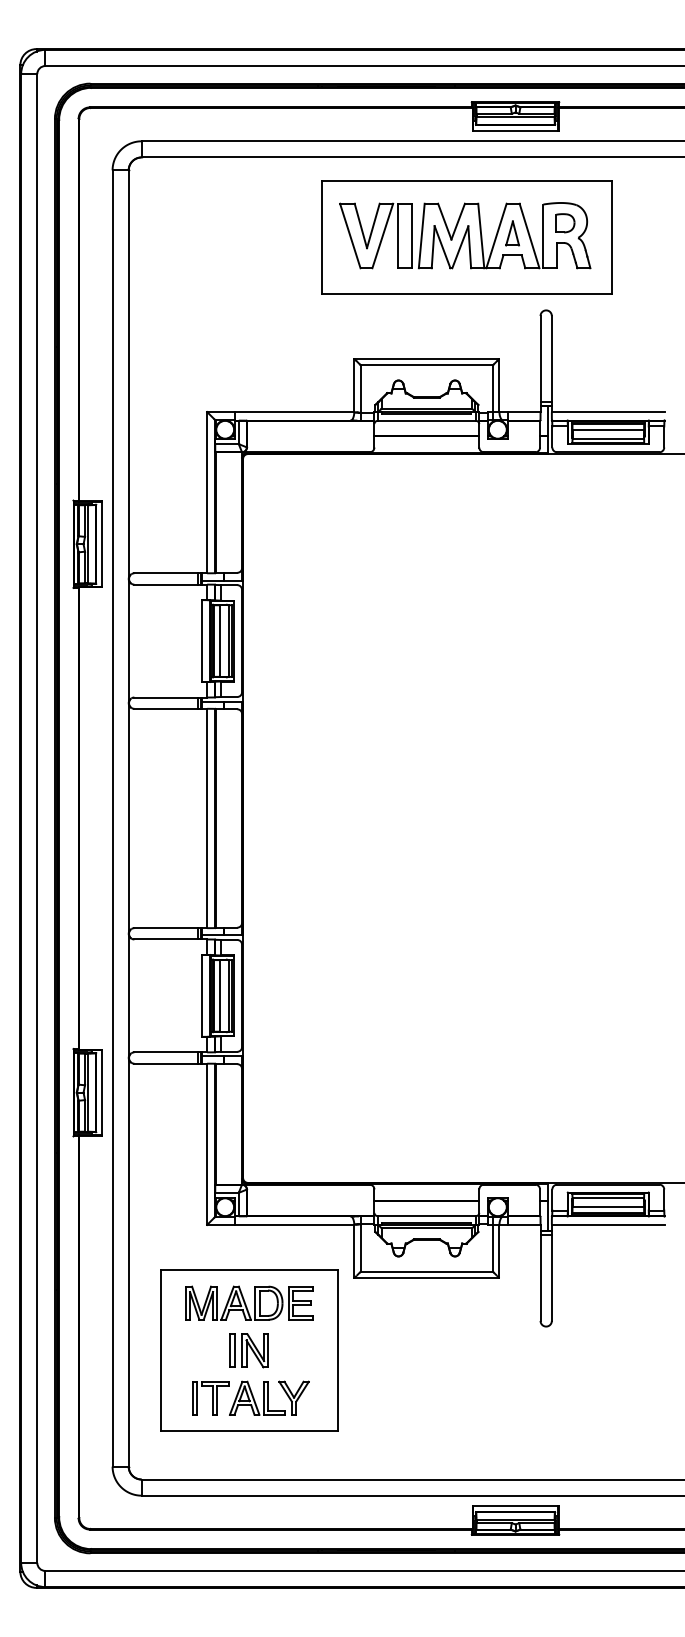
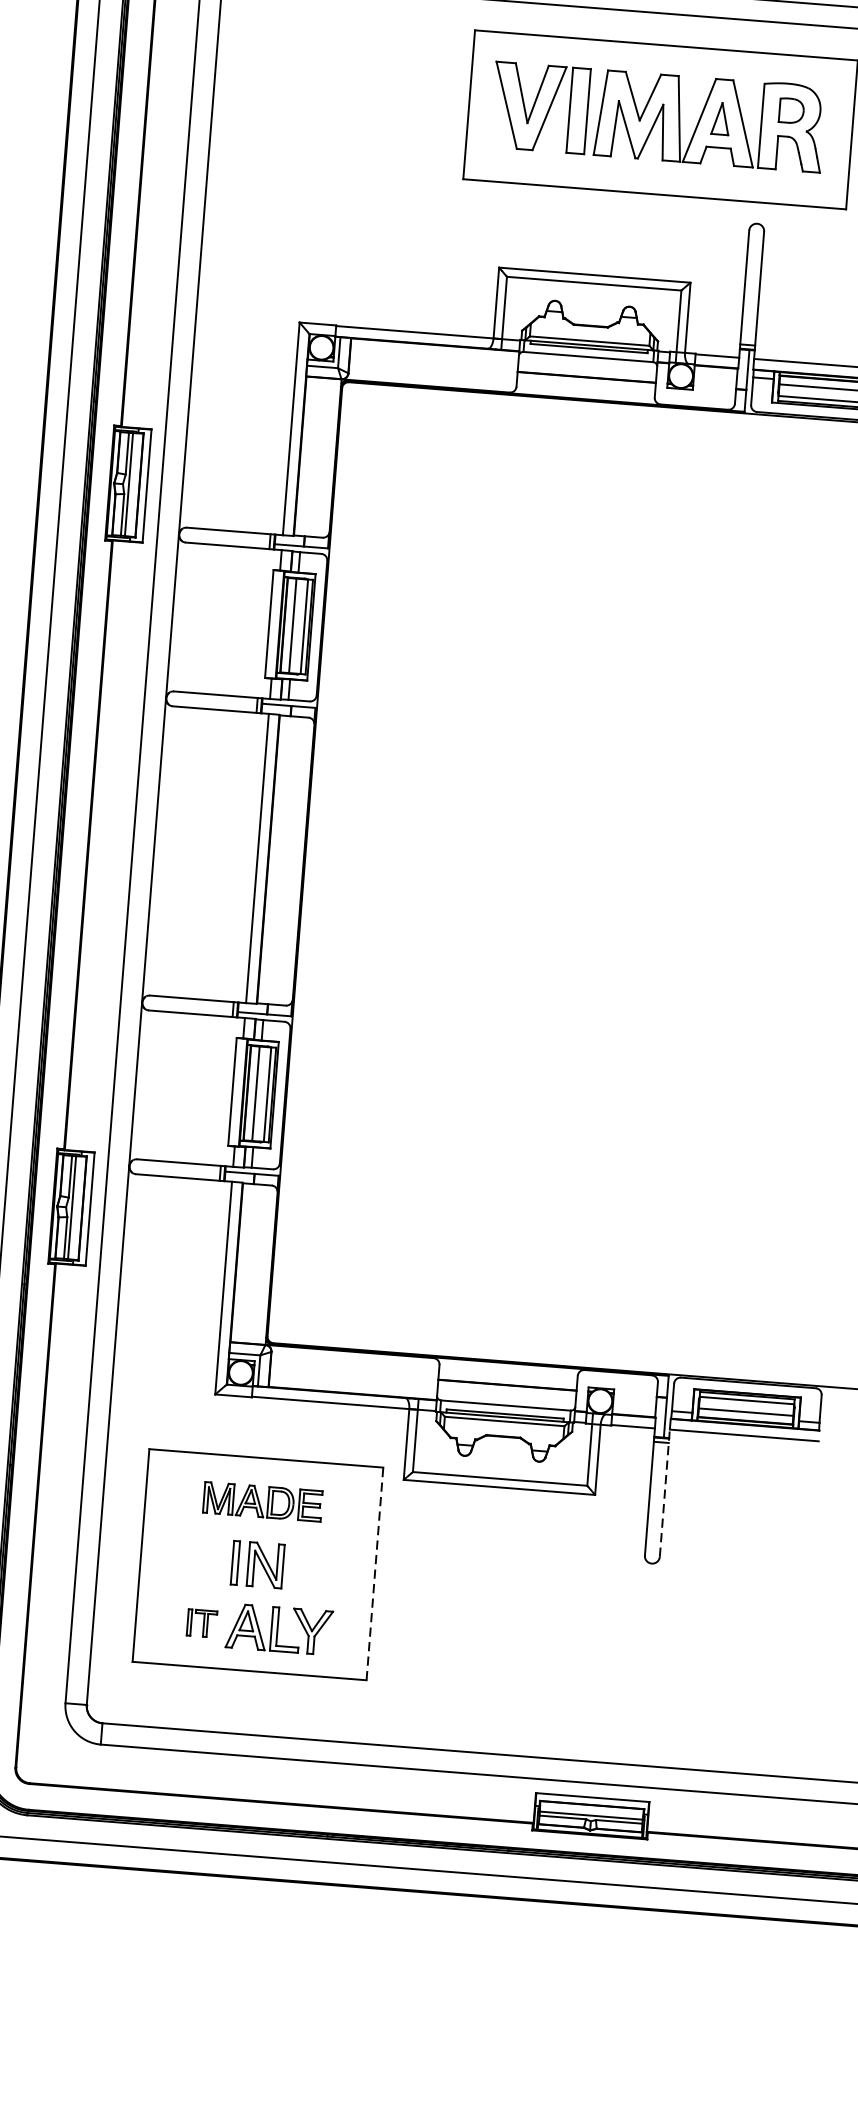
line: (551, 1272) -> (664, 1492), solid -> dashed
part: (249, 1302) -> (263, 1501), size x0.7
line: (338, 1350) -> (375, 1573), solid -> dashed
part: (210, 1398) -> (201, 1623), size x0.6

